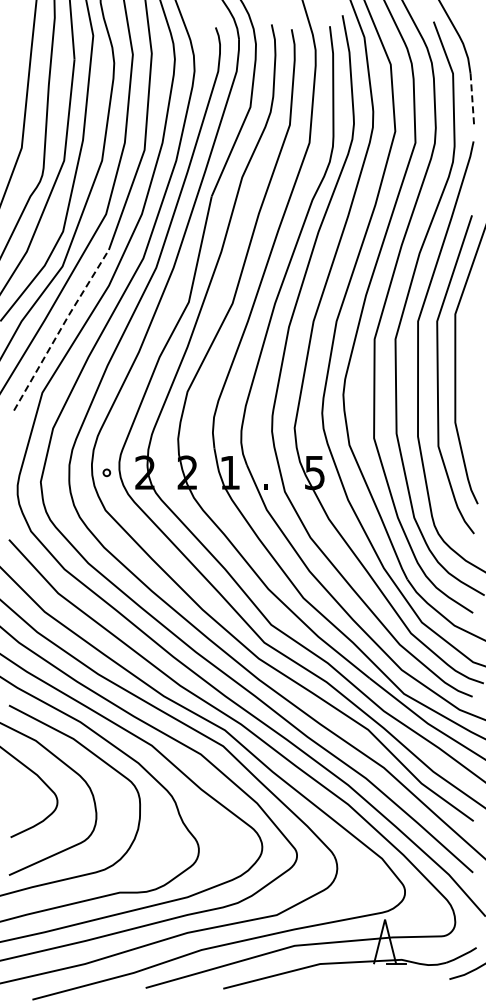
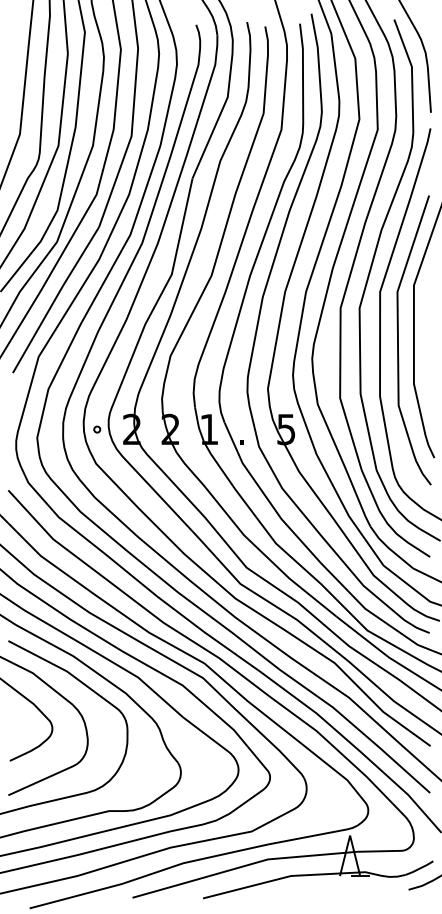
line: (472, 98) -> (429, 89), dashed -> solid
line: (61, 328) -> (56, 298), dashed -> solid

